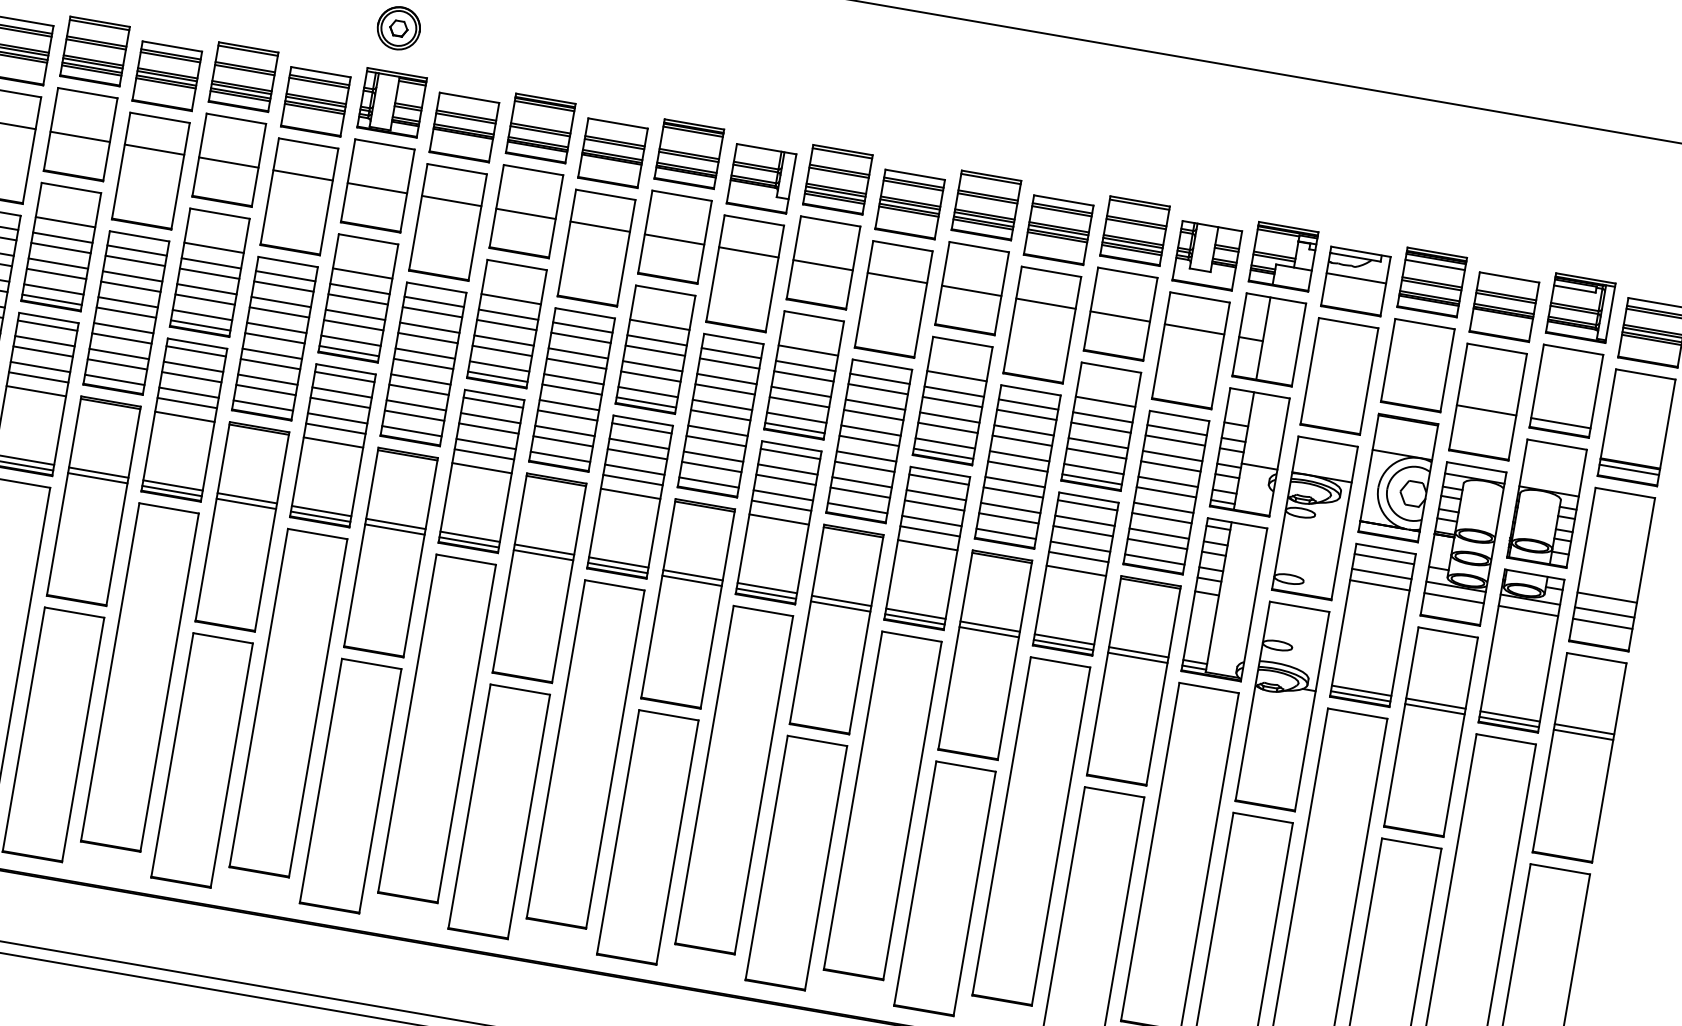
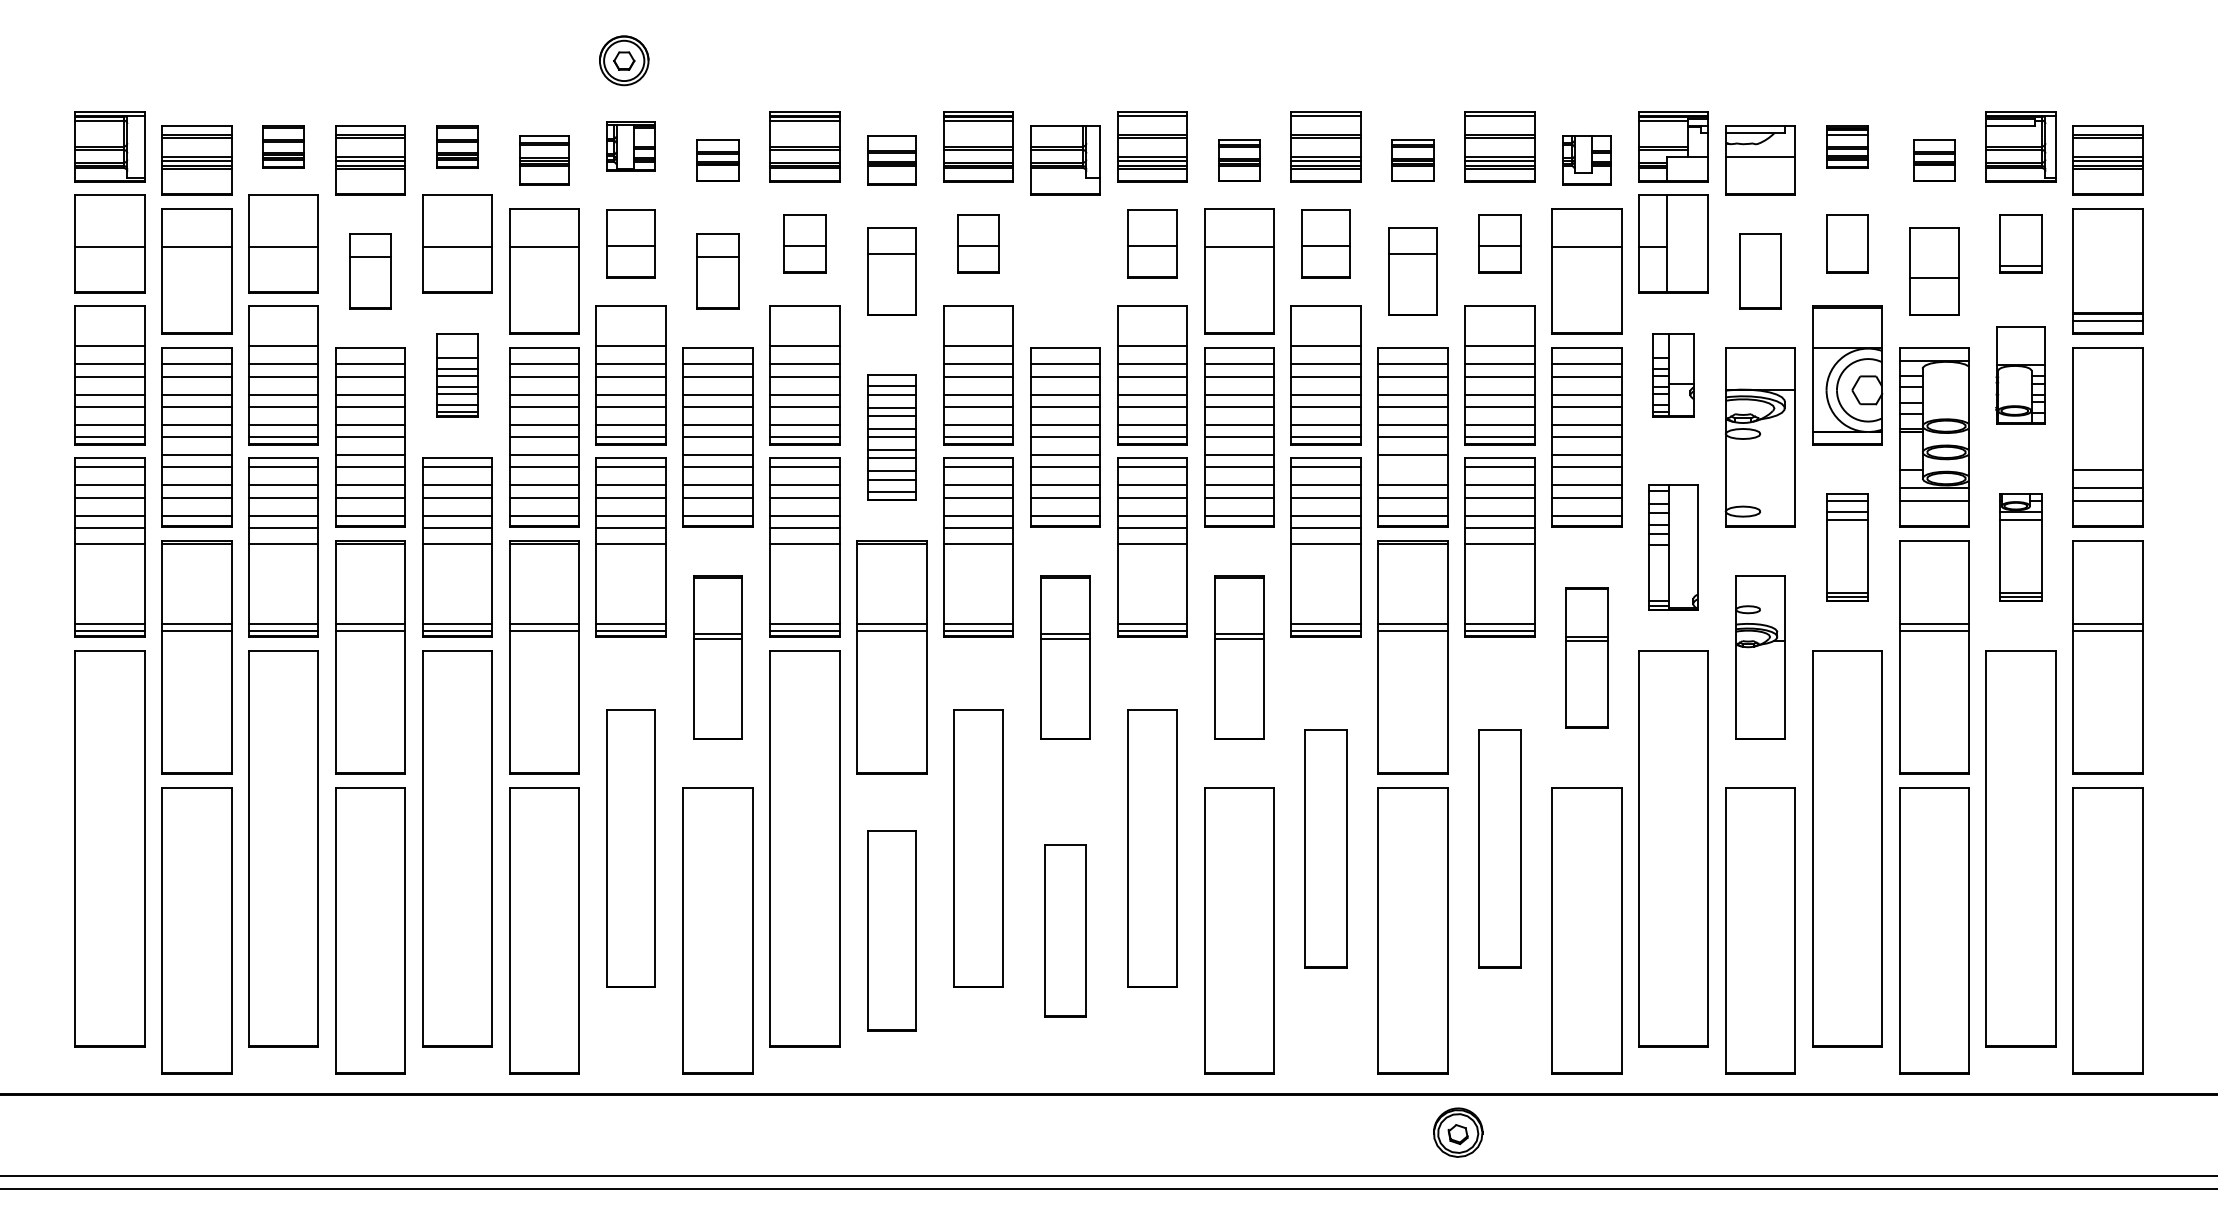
part: (94, 51) -> (283, 146), size x0.6
part: (243, 76) -> (457, 146), size x0.6
part: (315, 101) -> (544, 160), size x0.7
part: (391, 102) -> (630, 146), size x0.7
part: (463, 127) -> (717, 160), size x0.6
part: (612, 153) -> (891, 160), size x0.7
part: (150, 171) -> (370, 271), size x0.6
part: (377, 185) -> (630, 243), size x0.7
part: (910, 204) -> (1239, 160), size x0.6
part: (526, 211) -> (804, 243), size x0.6
part: (447, 222) -> (717, 271), size x0.6
part: (1058, 230) -> (1412, 160), size x0.6
part: (674, 236) -> (978, 243), size x0.6
part: (596, 247) -> (891, 271), size x0.7
part: (1207, 255) -> (1586, 160), size x0.7
part: (823, 262) -> (1152, 243), size x0.7
part: (209, 272) -> (457, 375), size x0.6
part: (745, 273) -> (1065, 271), removed
part: (1432, 282) -> (1847, 146), size x0.6
part: (971, 288) -> (1325, 243), size x0.7
part: (1504, 307) -> (1934, 160), size x0.6
part: (1120, 313) -> (1499, 243), size x0.6
part: (1041, 324) -> (1412, 271), size x0.7
part: (1417, 365) -> (1847, 243), size x0.6
part: (1339, 376) -> (1760, 271), size x0.6
part: (571, 389) -> (891, 437), size x0.7
part: (1565, 390) -> (2020, 243), size x0.6
part: (1488, 402) -> (1934, 271), size x0.7
part: (1249, 452) -> (1673, 375), size x0.6
line: (1012, 492) -> (1412, 467), removed
part: (1546, 503) -> (2020, 375), size x0.7
part: (390, 552) -> (717, 657), size x0.7
part: (1224, 599) -> (1673, 547), size x0.7
part: (688, 603) -> (1065, 657), size x0.7
part: (1373, 625) -> (1847, 547), size x0.6
part: (836, 629) -> (1239, 657), size x0.7
part: (1521, 650) -> (2020, 547), size x0.6
part: (1133, 680) -> (1586, 657), size x0.6
part: (287, 702) -> (630, 848), size x0.7
part: (1281, 706) -> (1759, 657), size x0.7
part: (585, 754) -> (978, 848), size x0.7
part: (734, 779) -> (1152, 848), size x0.7
part: (882, 805) -> (1325, 848), size x0.6
part: (498, 811) -> (891, 930), size x0.7
part: (1031, 831) -> (1499, 848), size x0.6
part: (647, 837) -> (1065, 930), size x0.6

